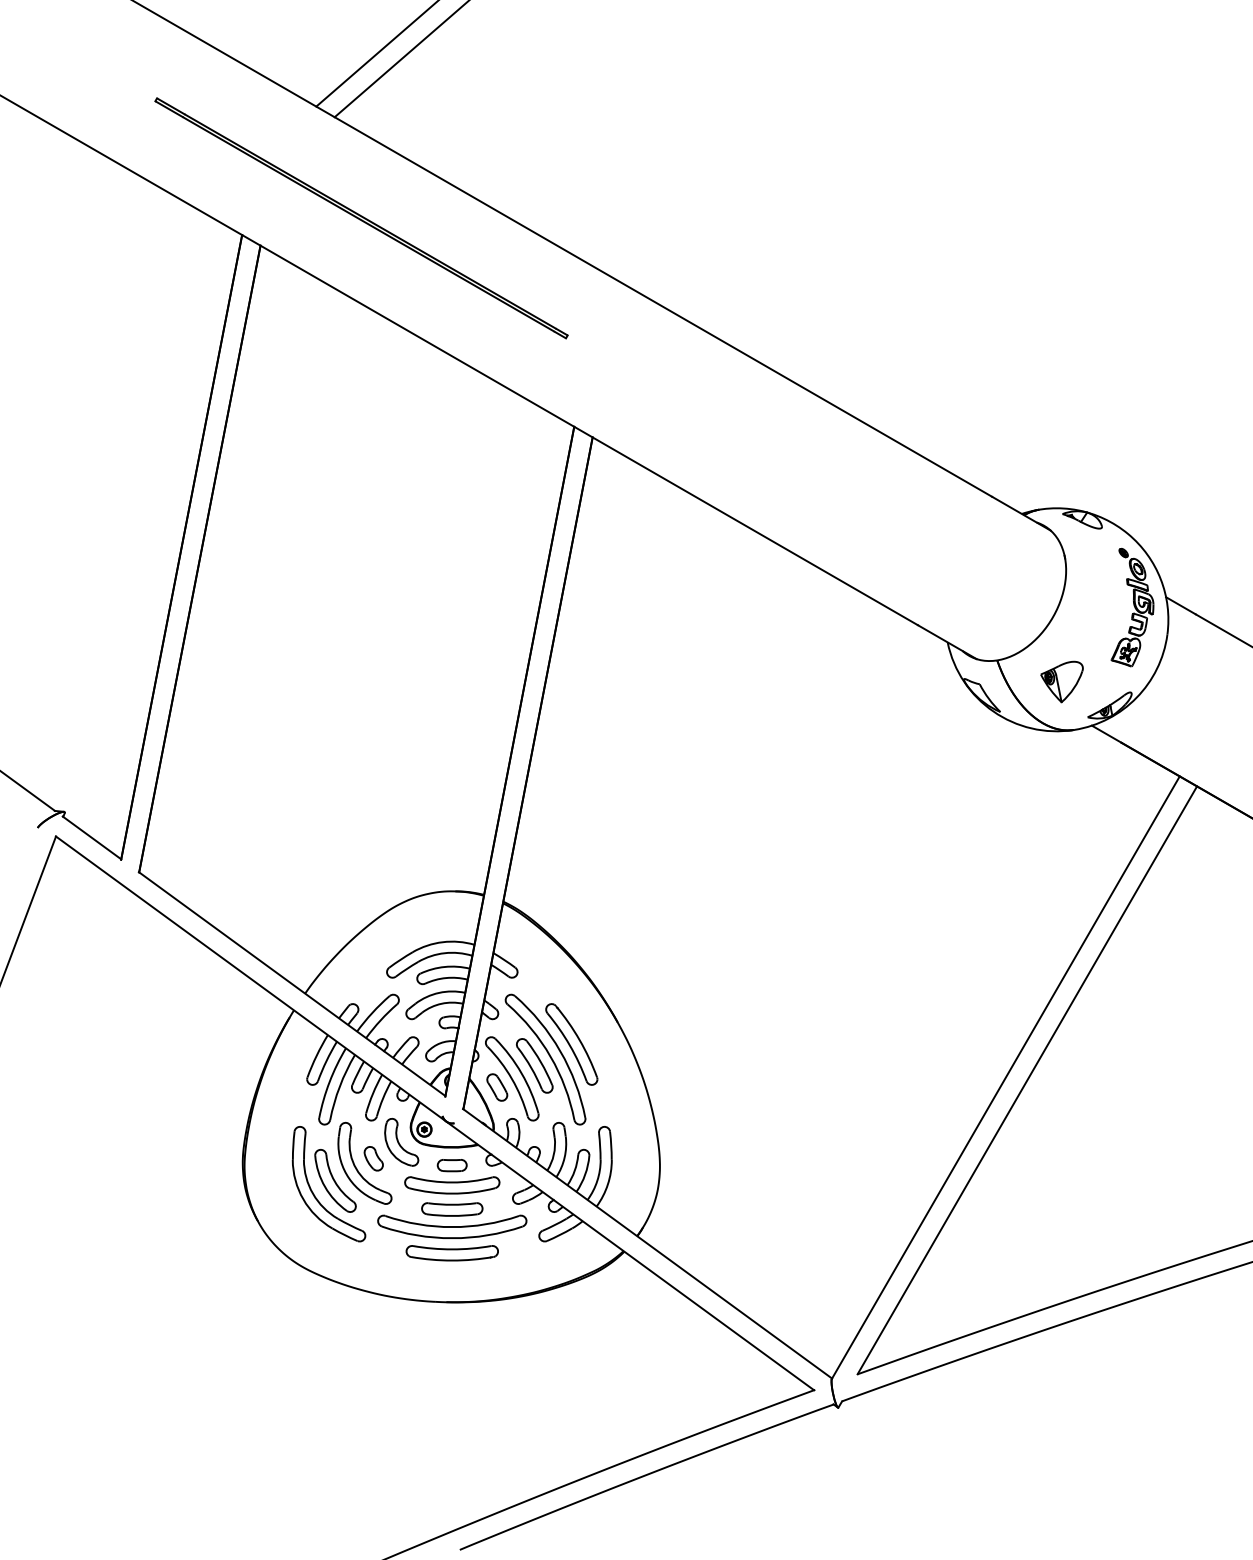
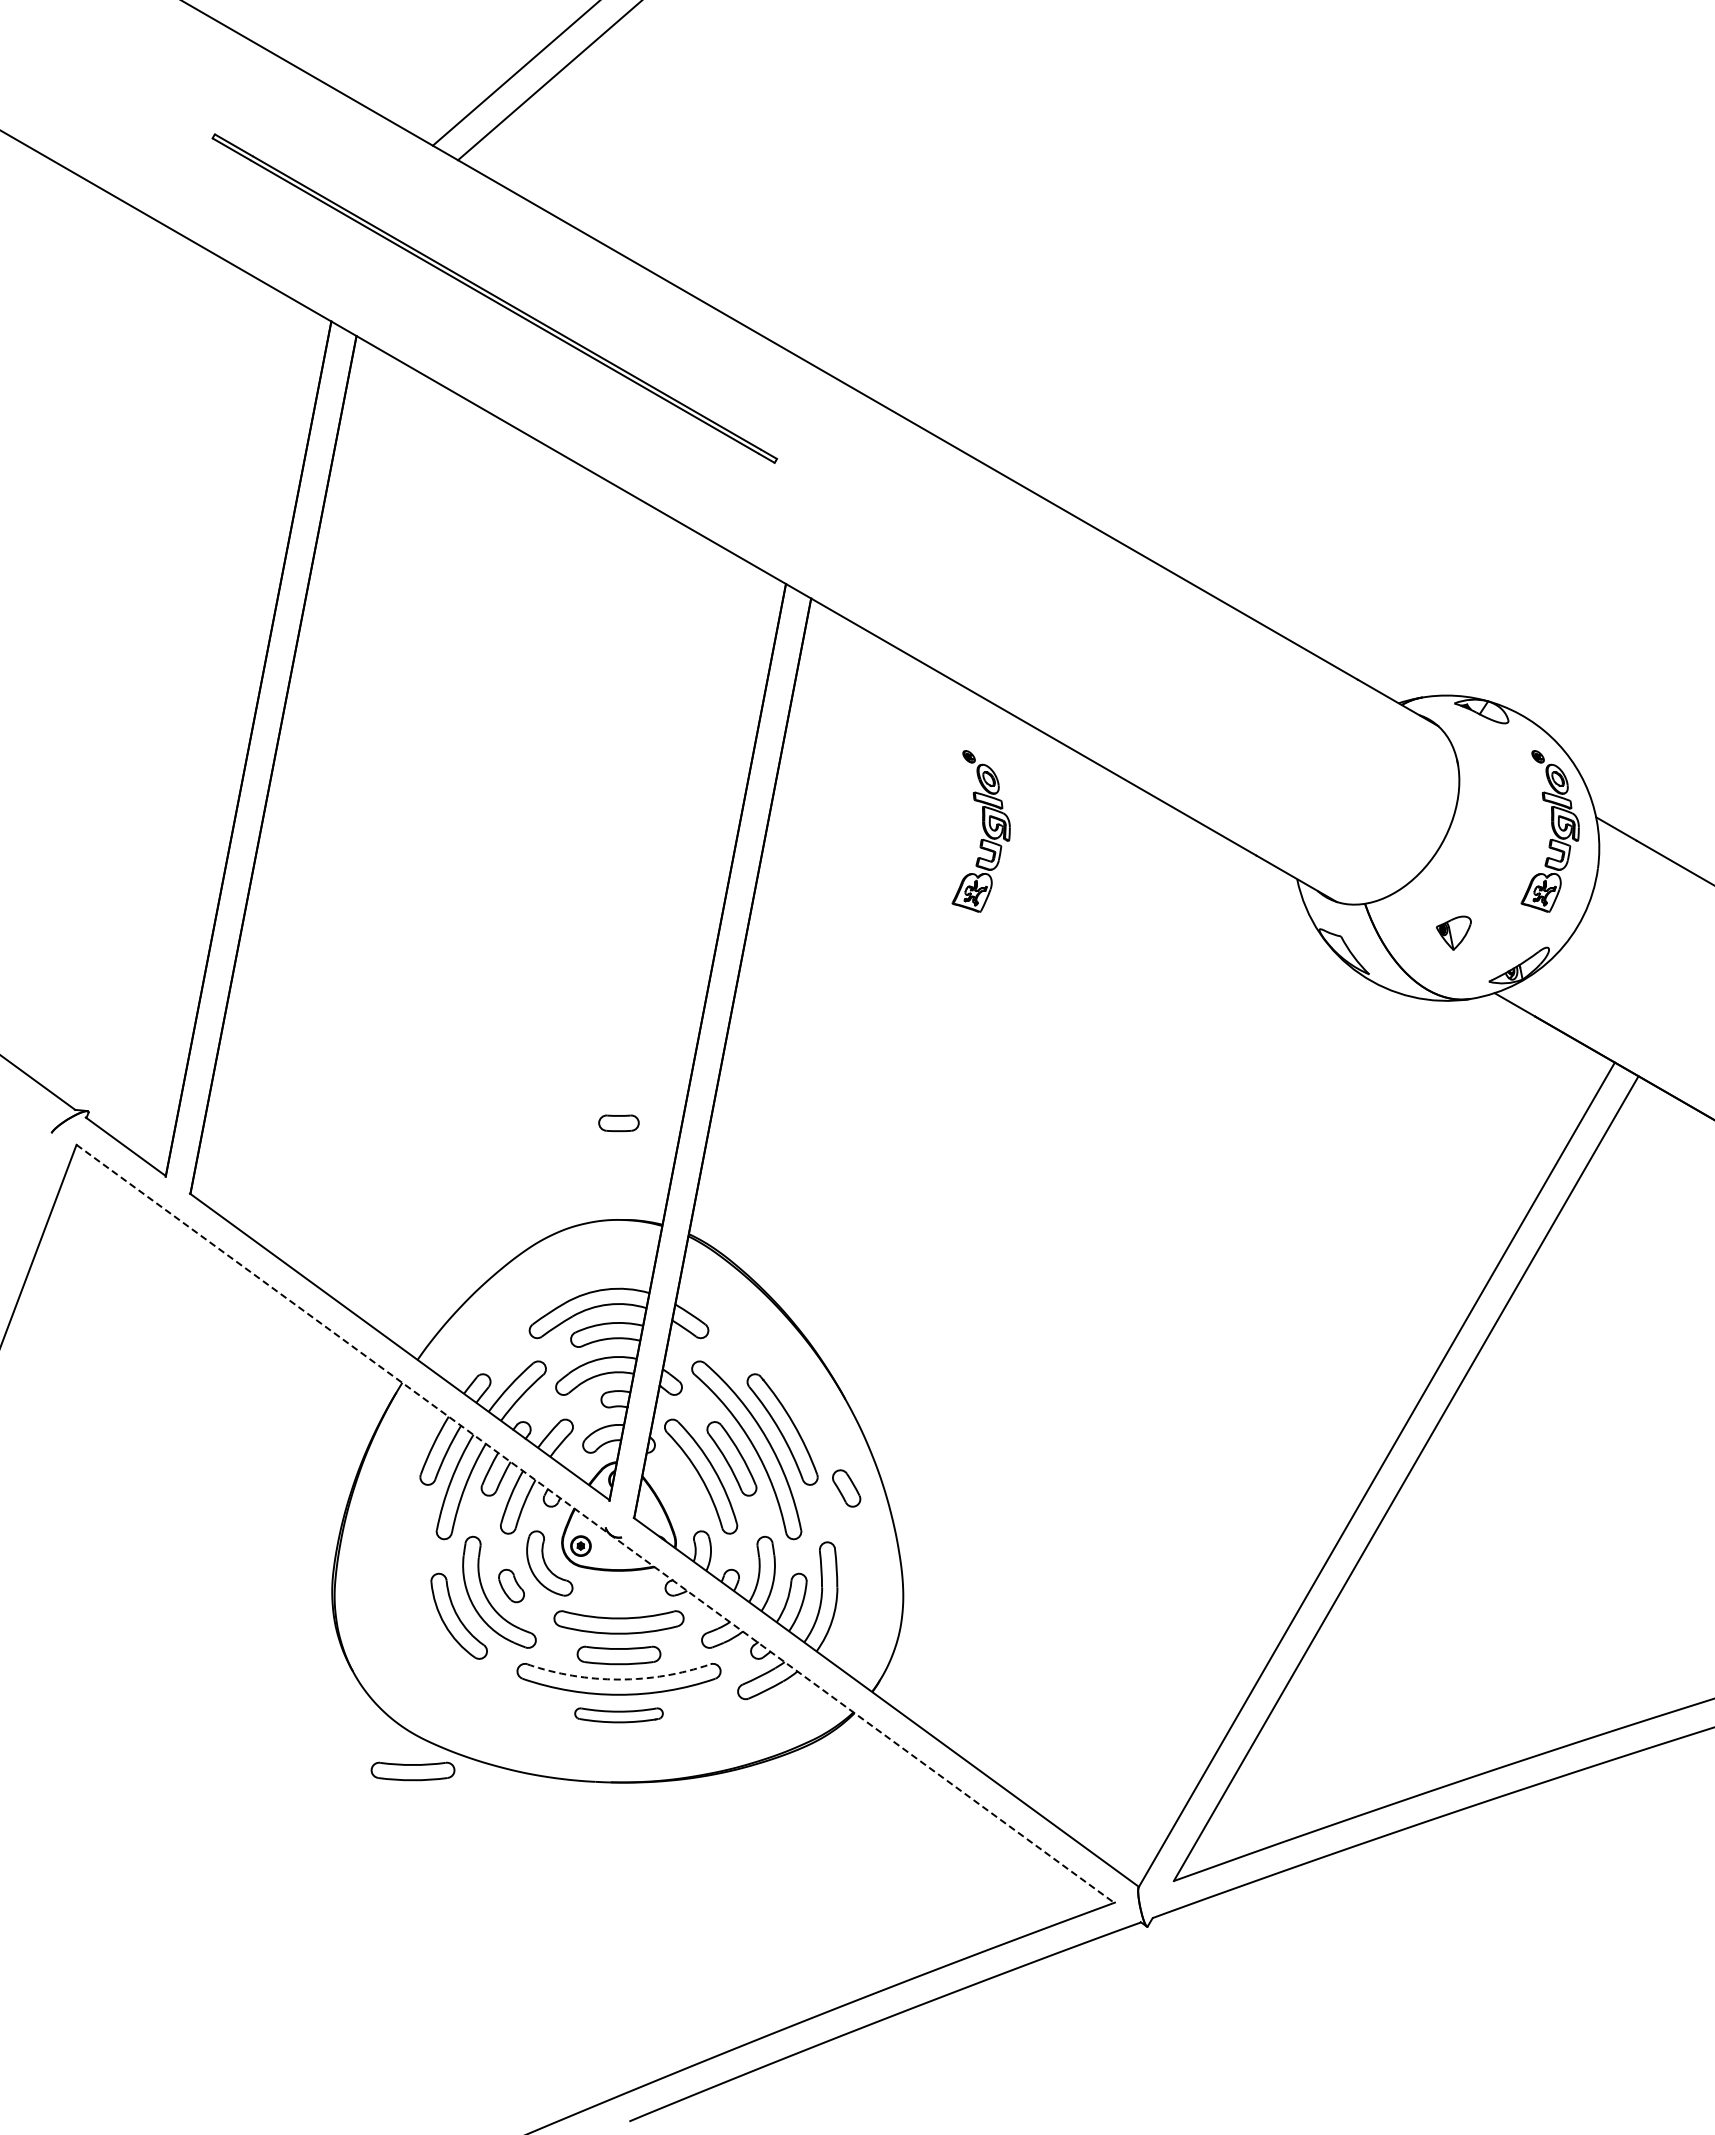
part: (716, 607) -> (980, 831), added
part: (1061, 681) -> (1453, 932), size x0.6
part: (497, 1087) -> (846, 1488), moved
line: (435, 1113) -> (595, 1523), solid -> dashed
part: (451, 1165) -> (618, 1123), moved
part: (313, 1192) -> (428, 1631), removed
arc: (451, 1227) -> (618, 1679), solid -> dashed
part: (451, 1253) -> (618, 1715), size x0.7
part: (301, 1294) -> (412, 1771), added

